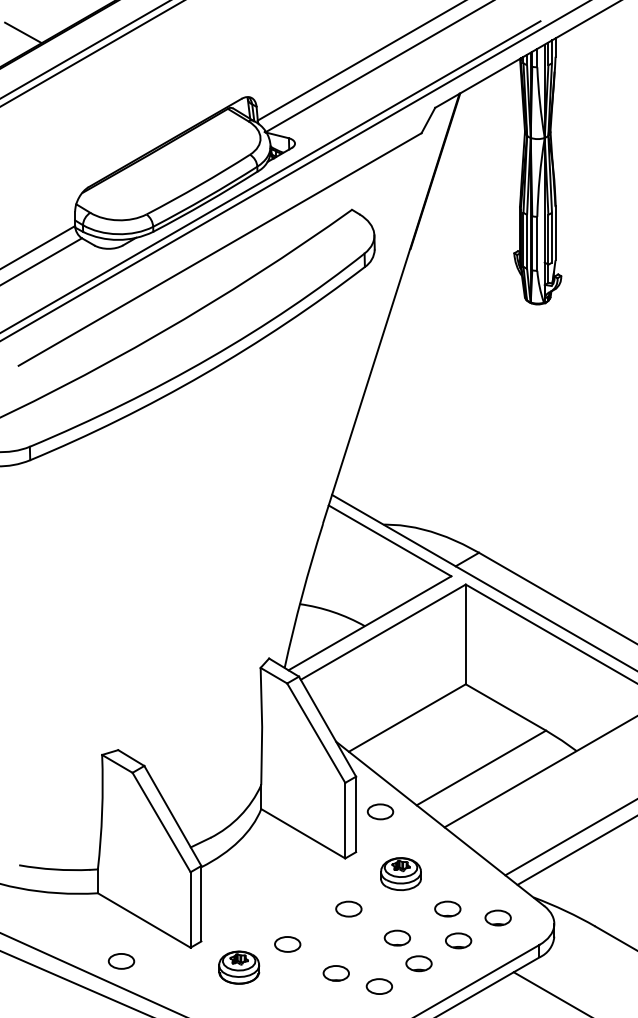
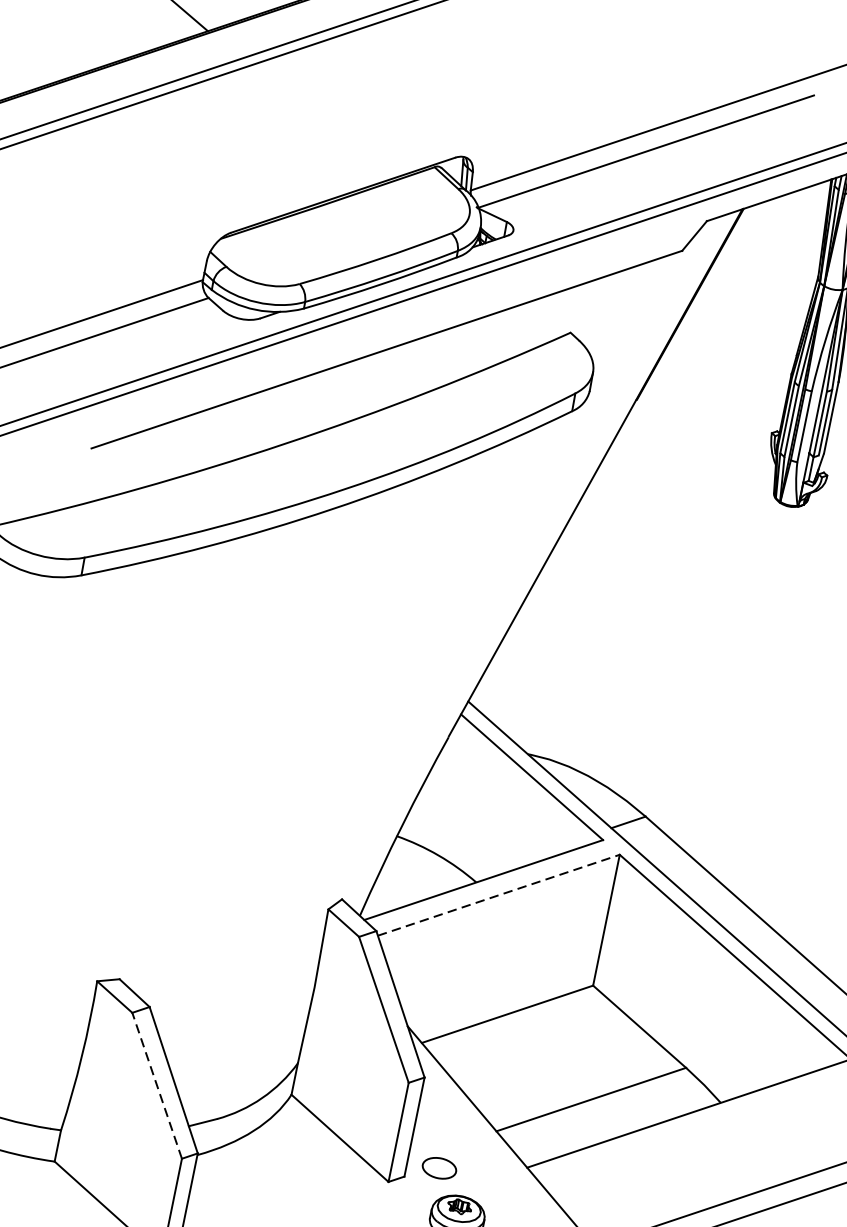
line: (383, 631) -> (499, 894), solid -> dashed
part: (380, 811) -> (439, 1167), moved
line: (161, 822) -> (157, 1085), solid -> dashed

